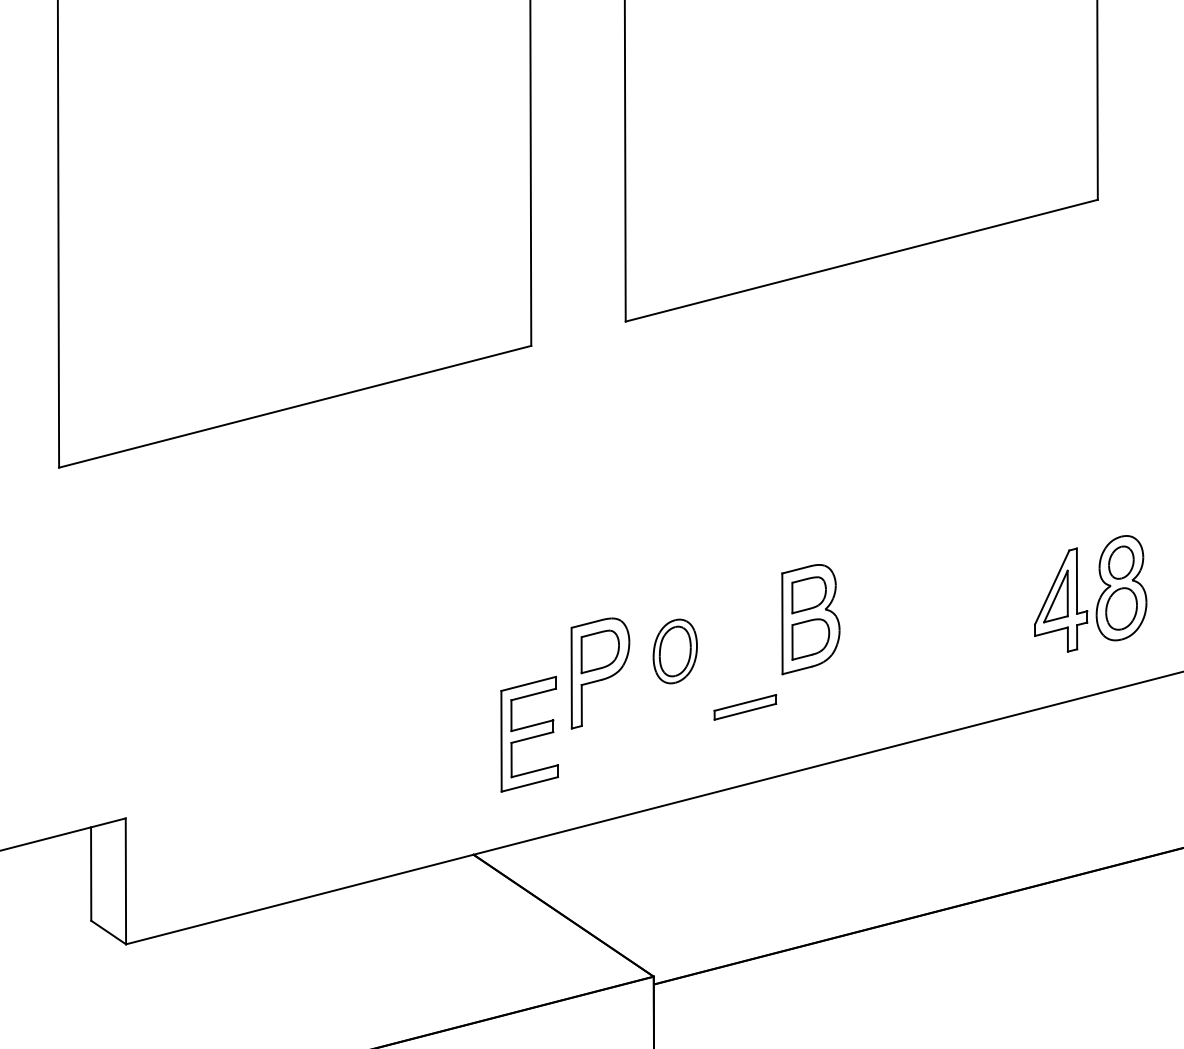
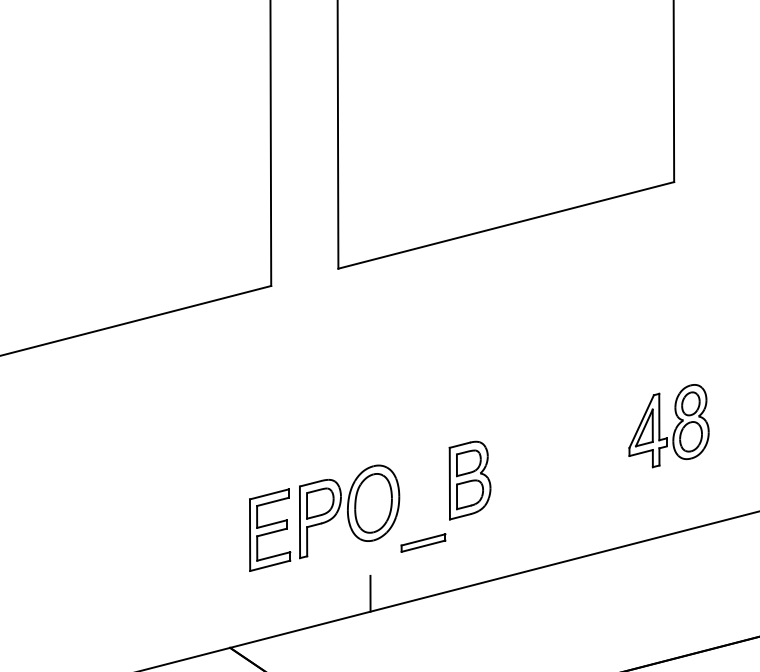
part: (1099, 597) -> (675, 428), moved
part: (675, 651) -> (373, 503), size x1.67
part: (529, 733) -> (269, 529), moved
line: (670, 778) -> (370, 593), added

